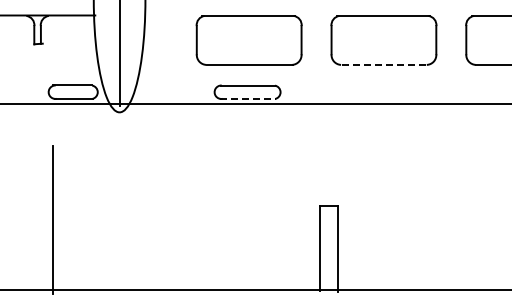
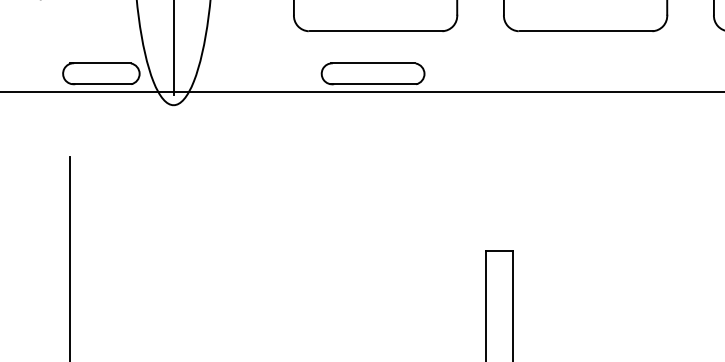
line: (384, 65) -> (586, 32), dashed -> solid
line: (248, 98) -> (374, 83), dashed -> solid

